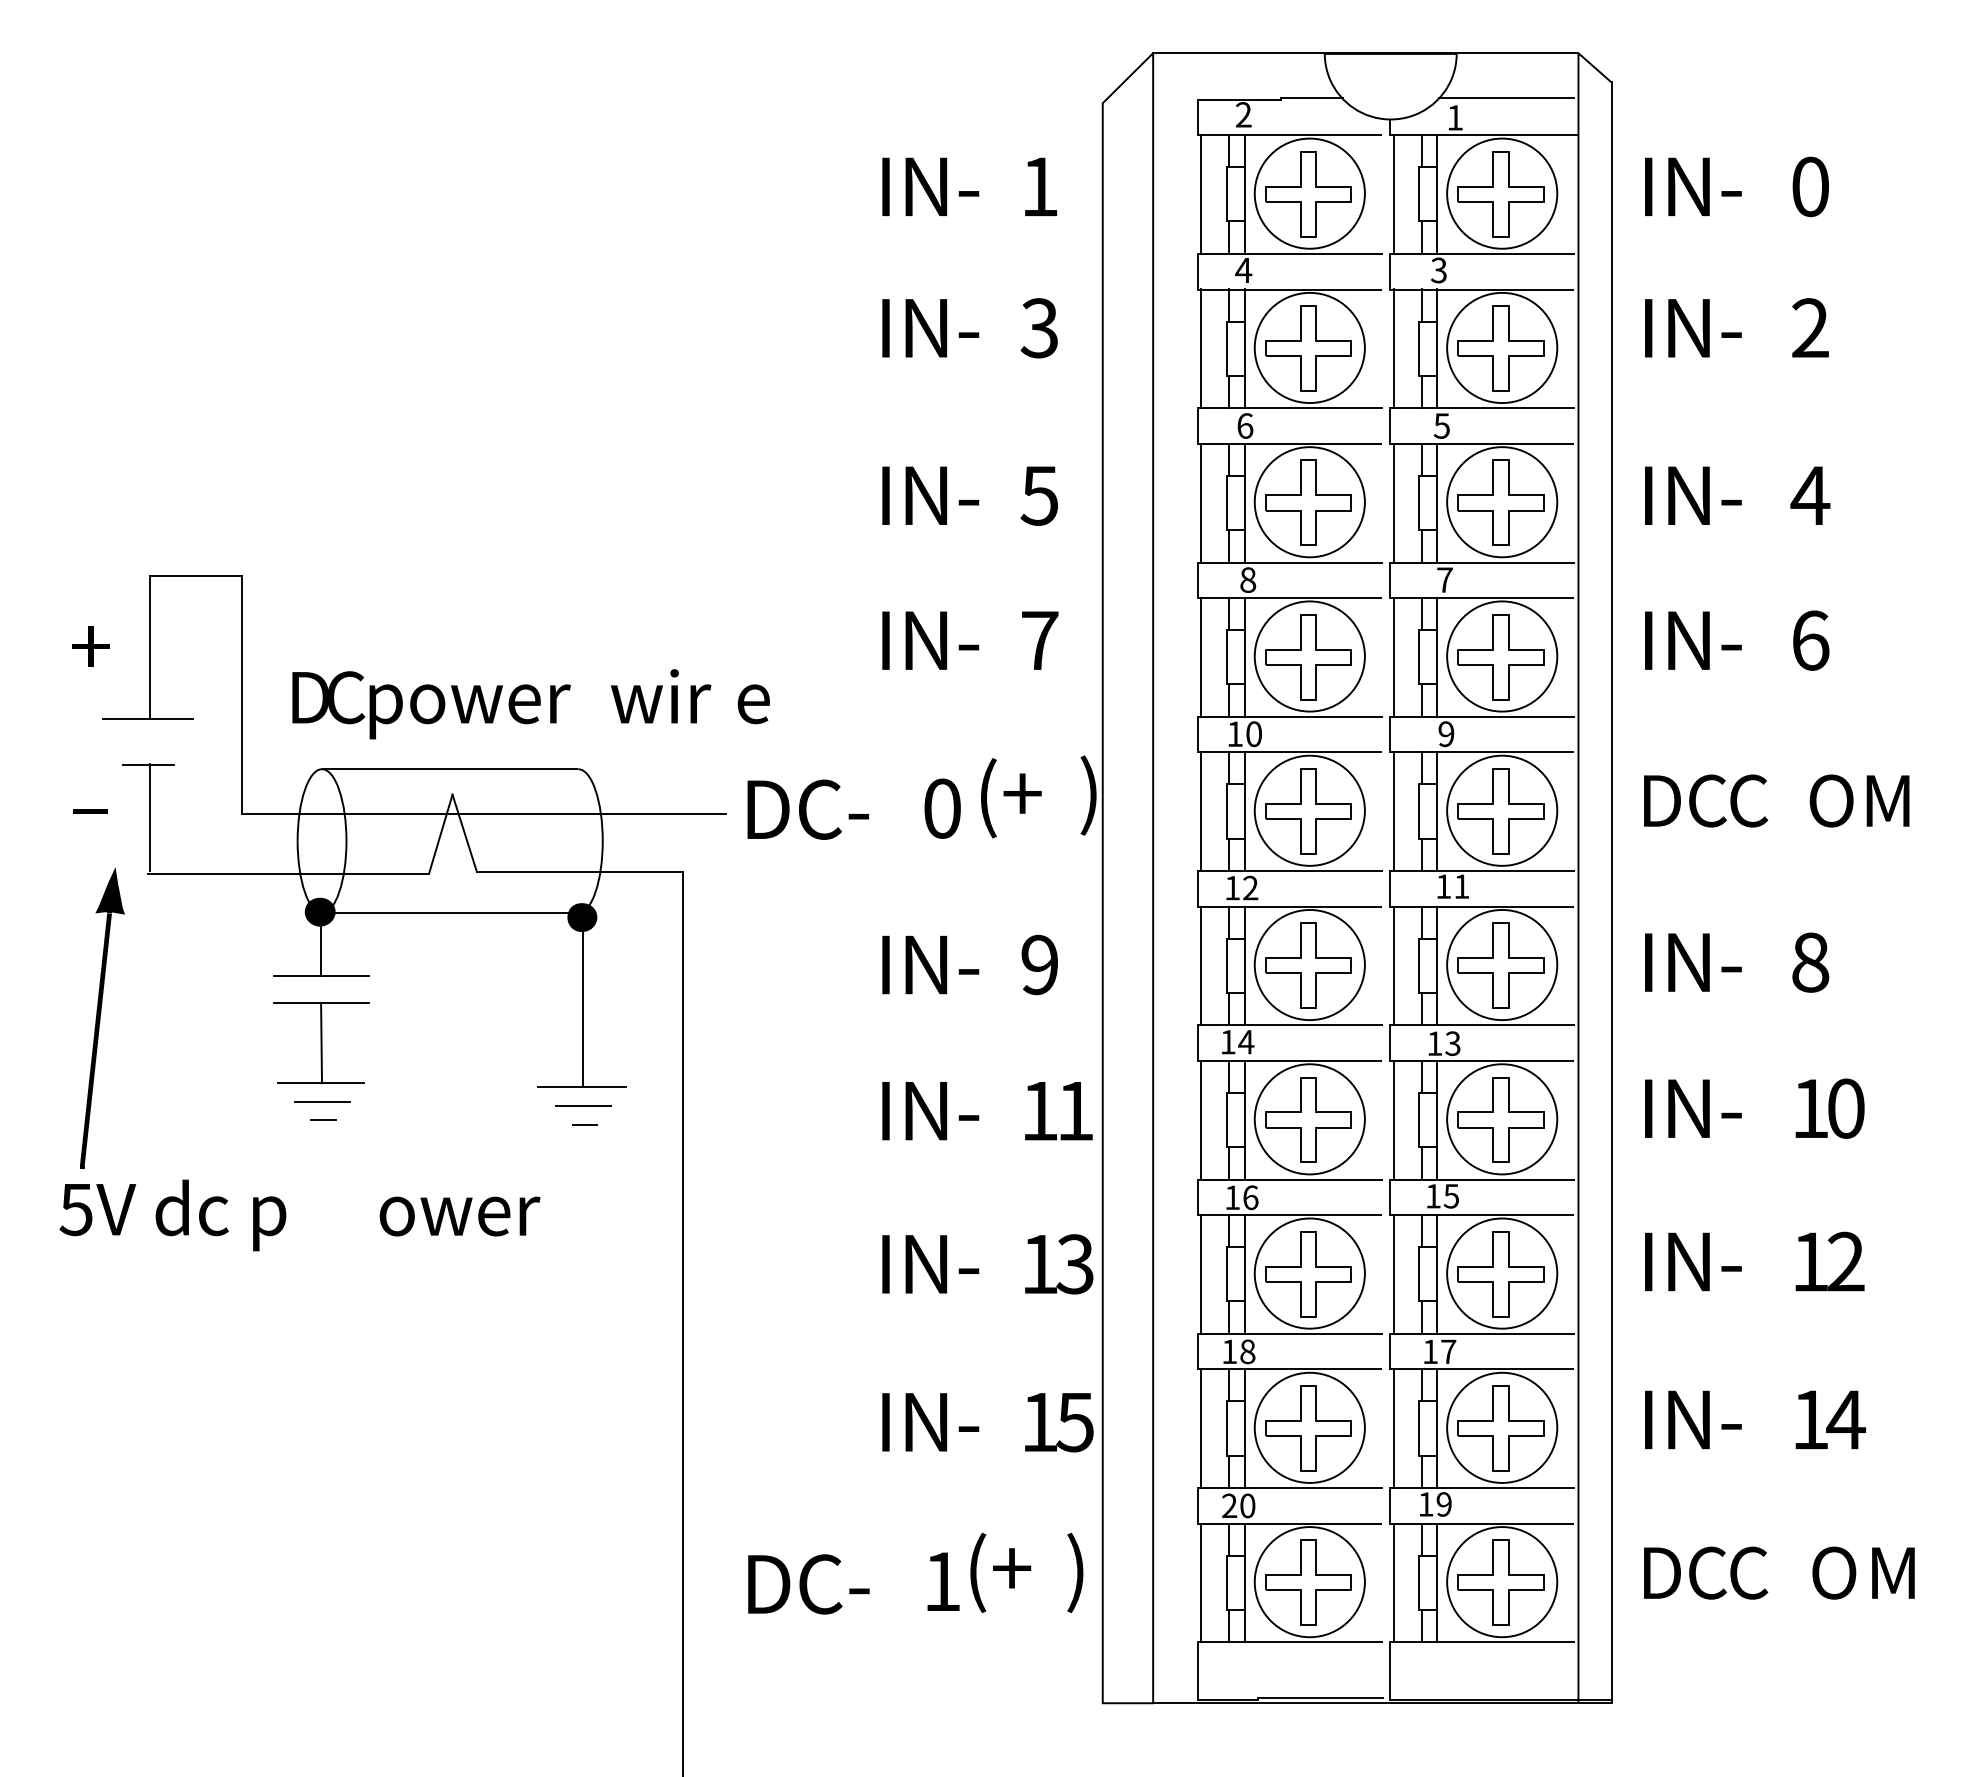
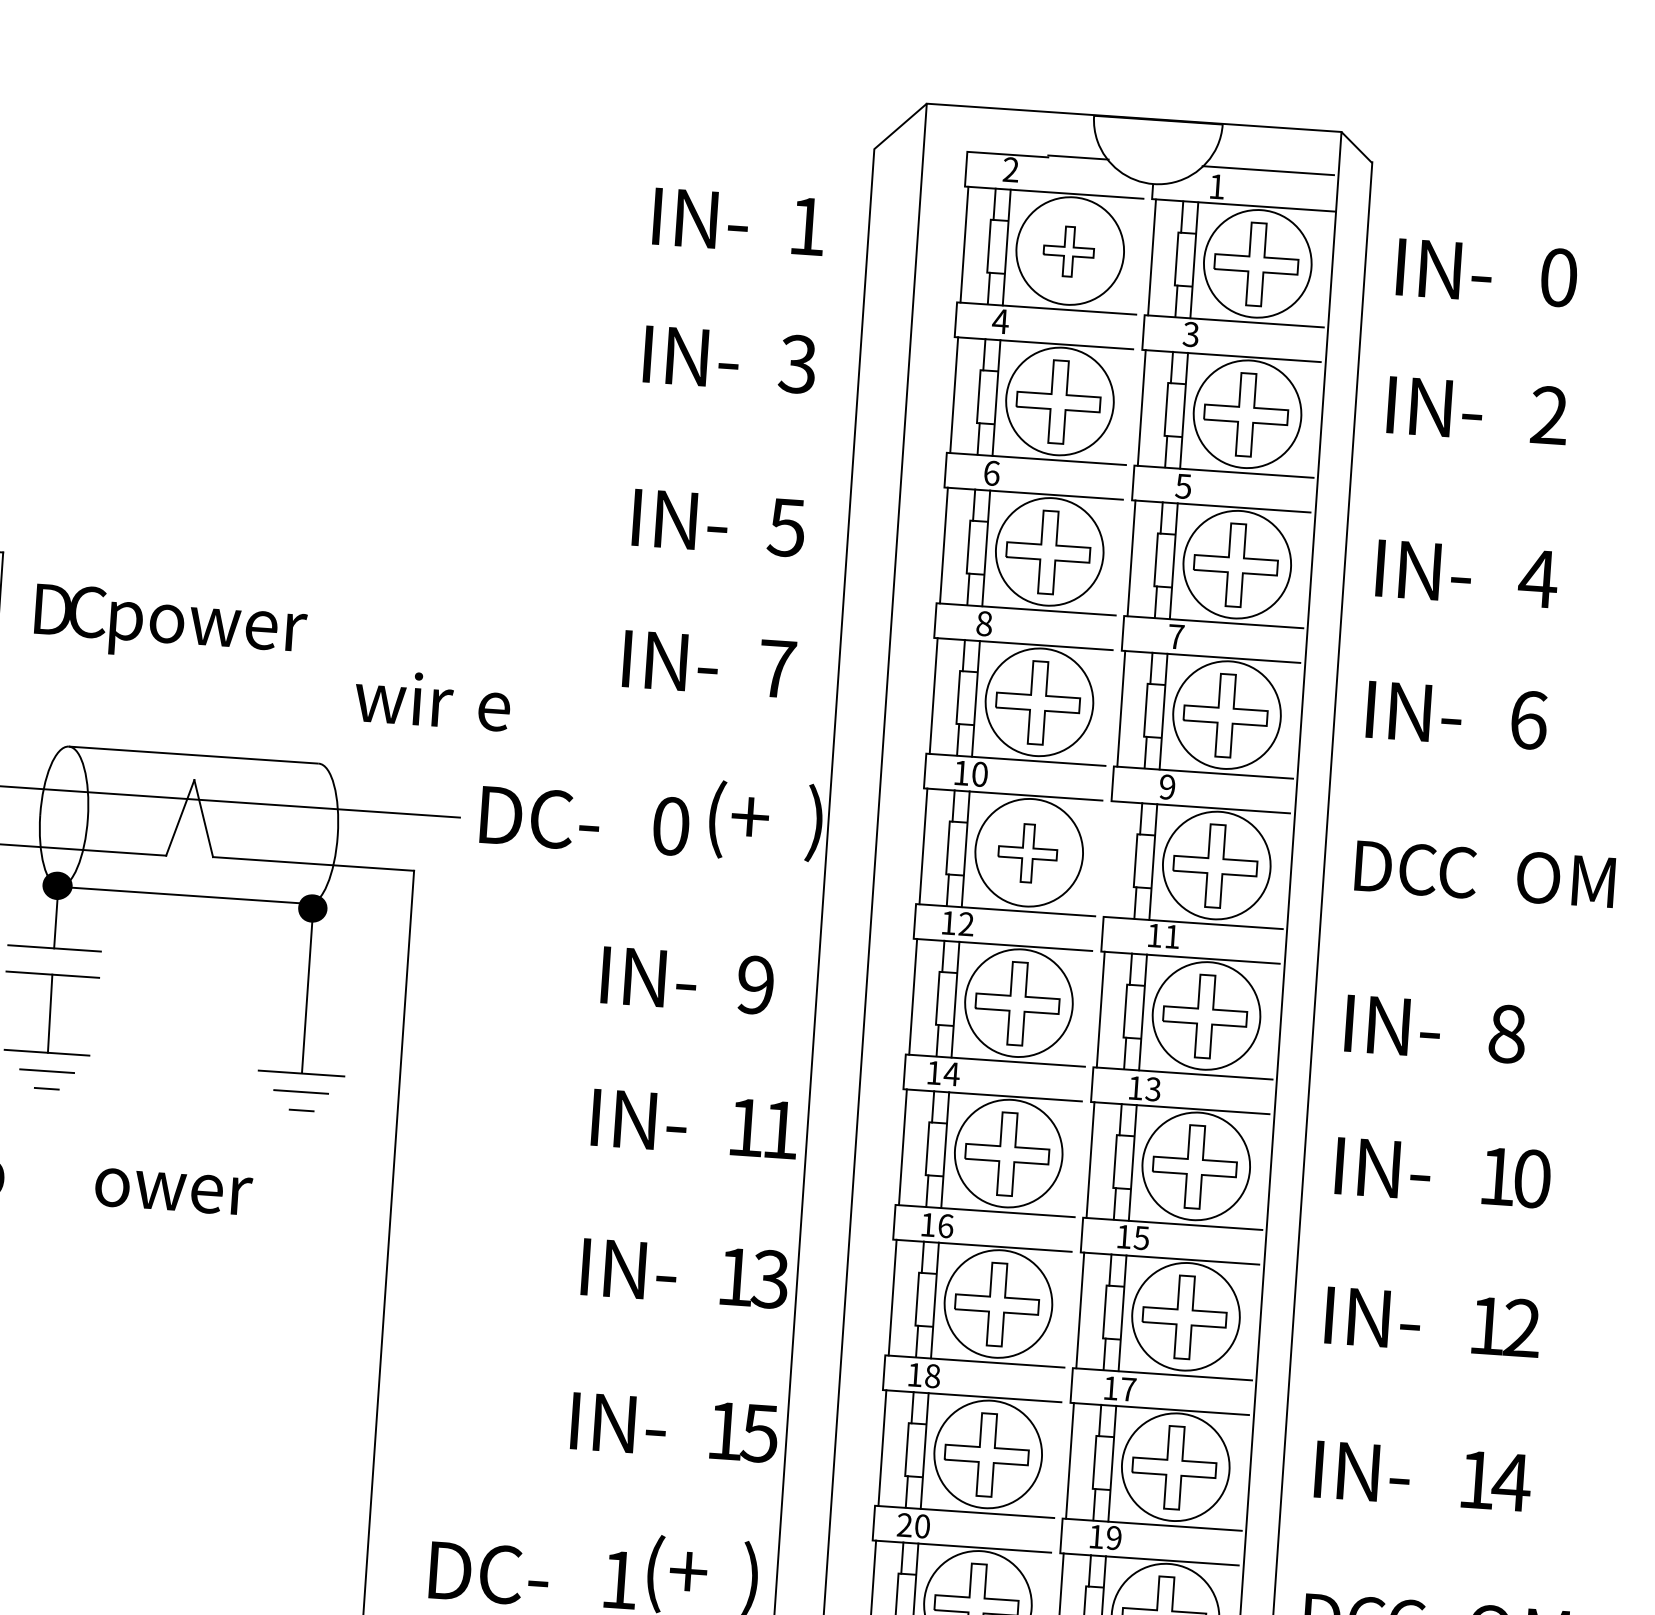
part: (1308, 194) -> (1068, 251), size x0.6
text: (431, 705) -> (170, 625), moved
part: (1308, 811) -> (1027, 853), size x0.7
line: (1393, 811) -> (1110, 859), removed

